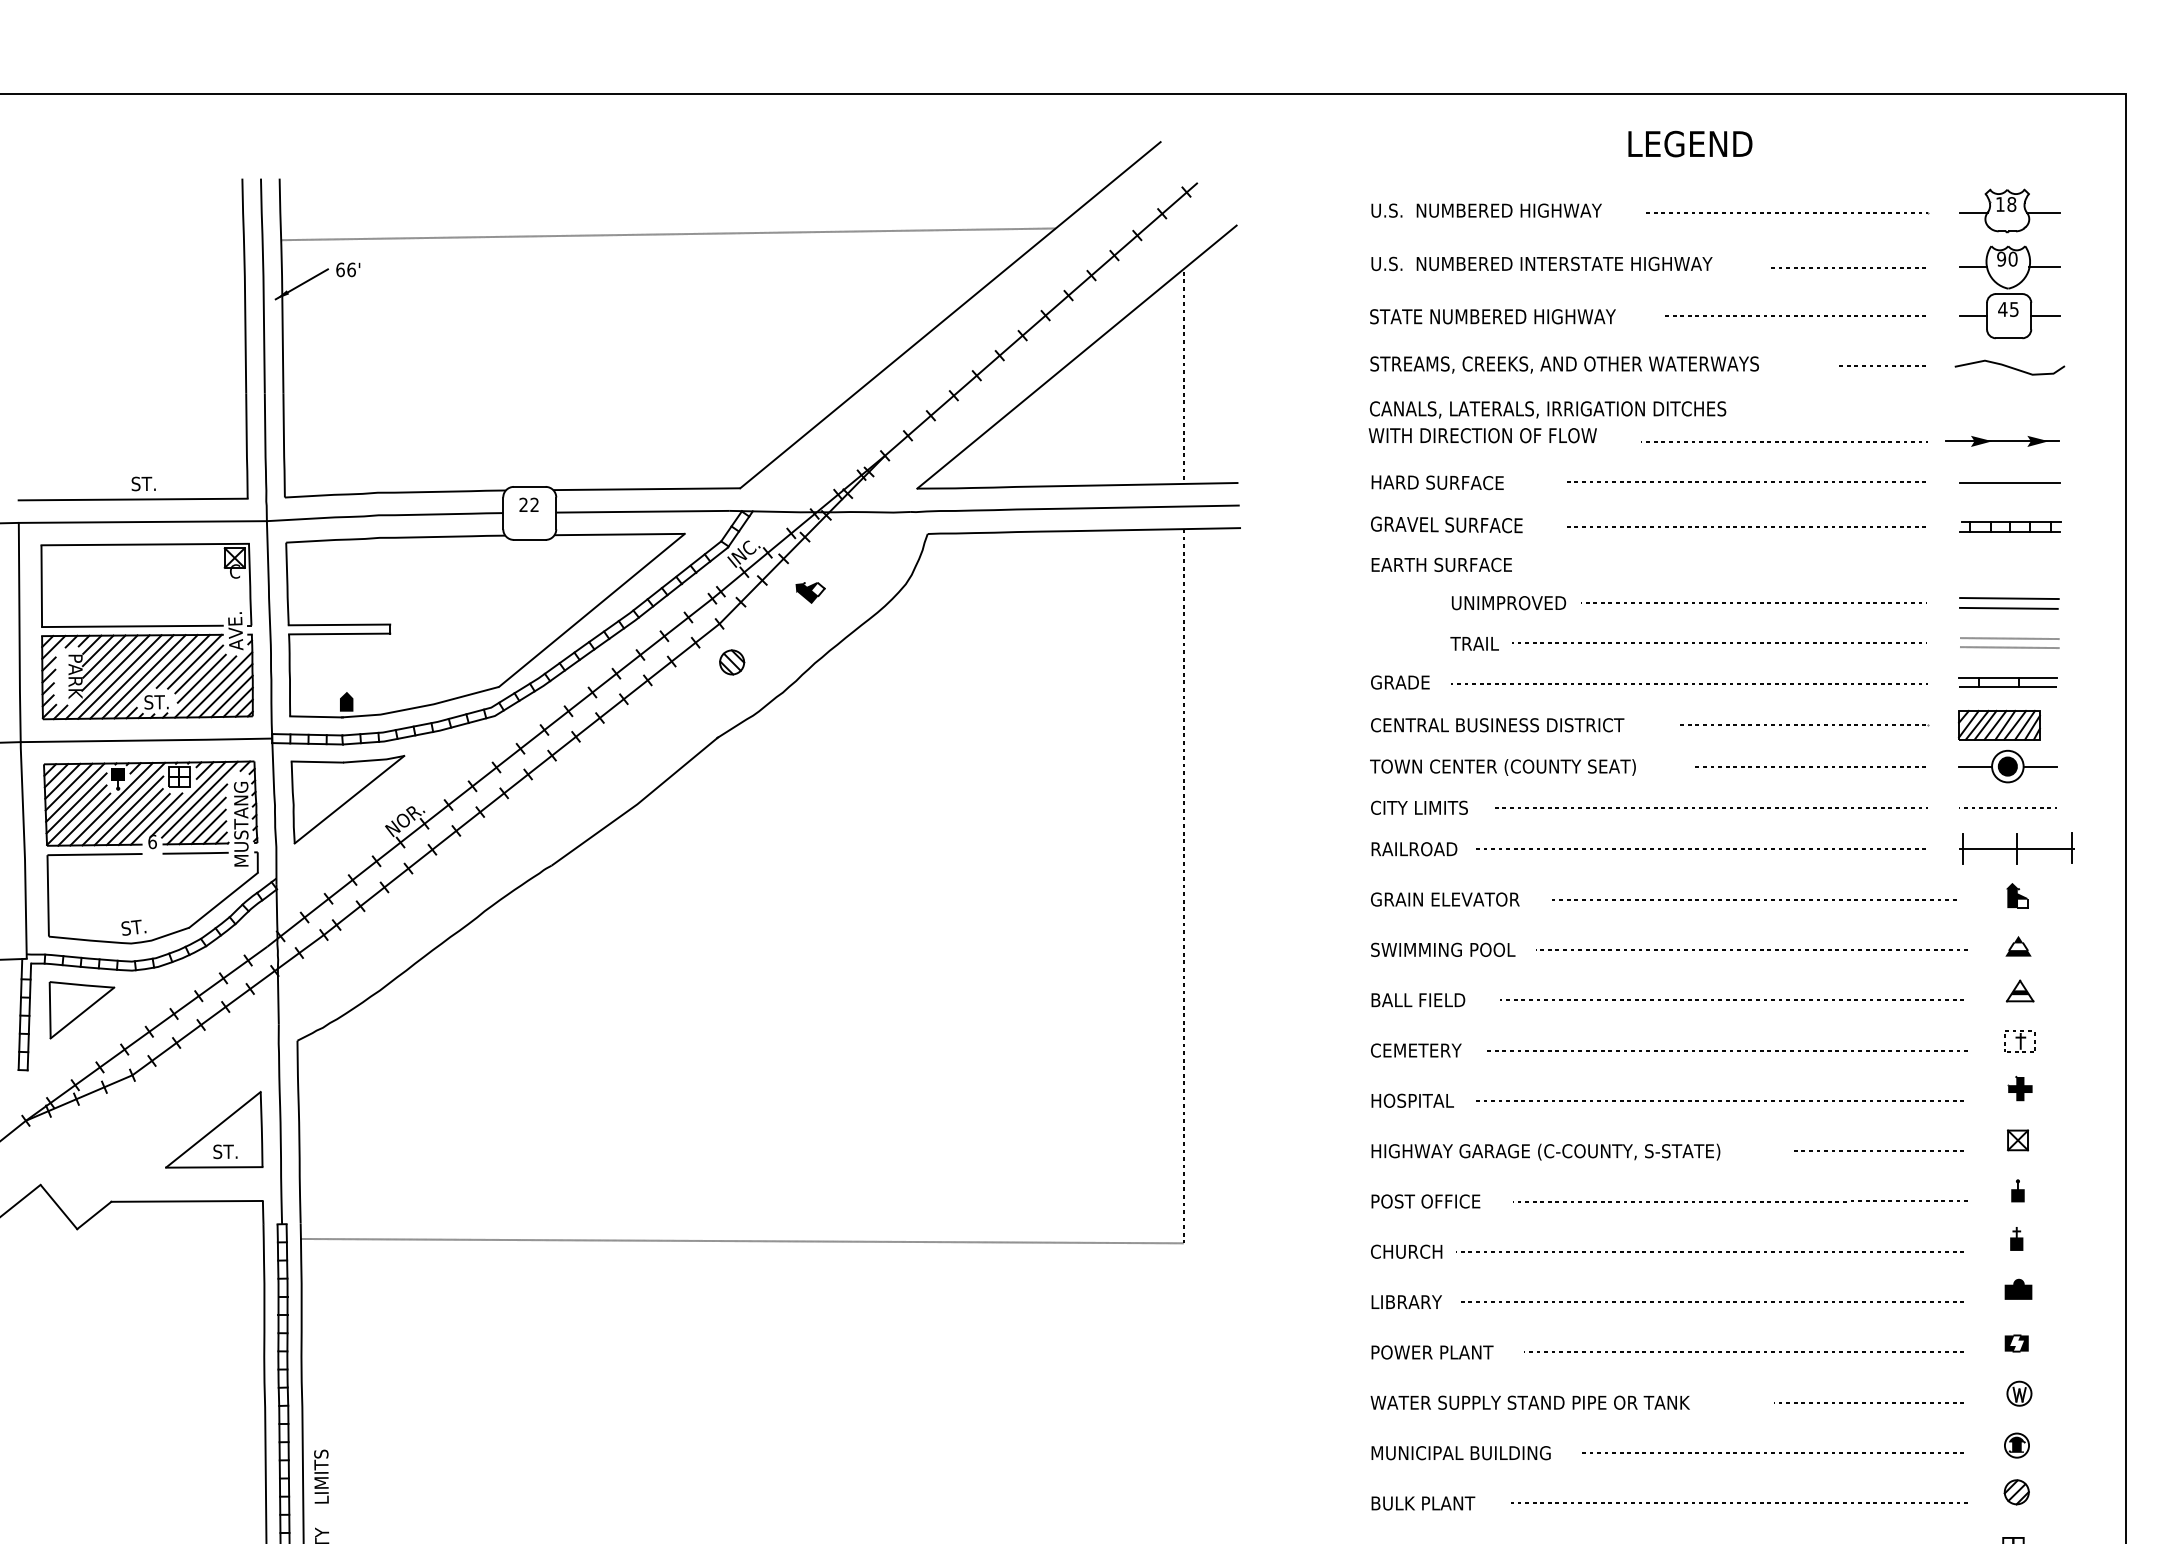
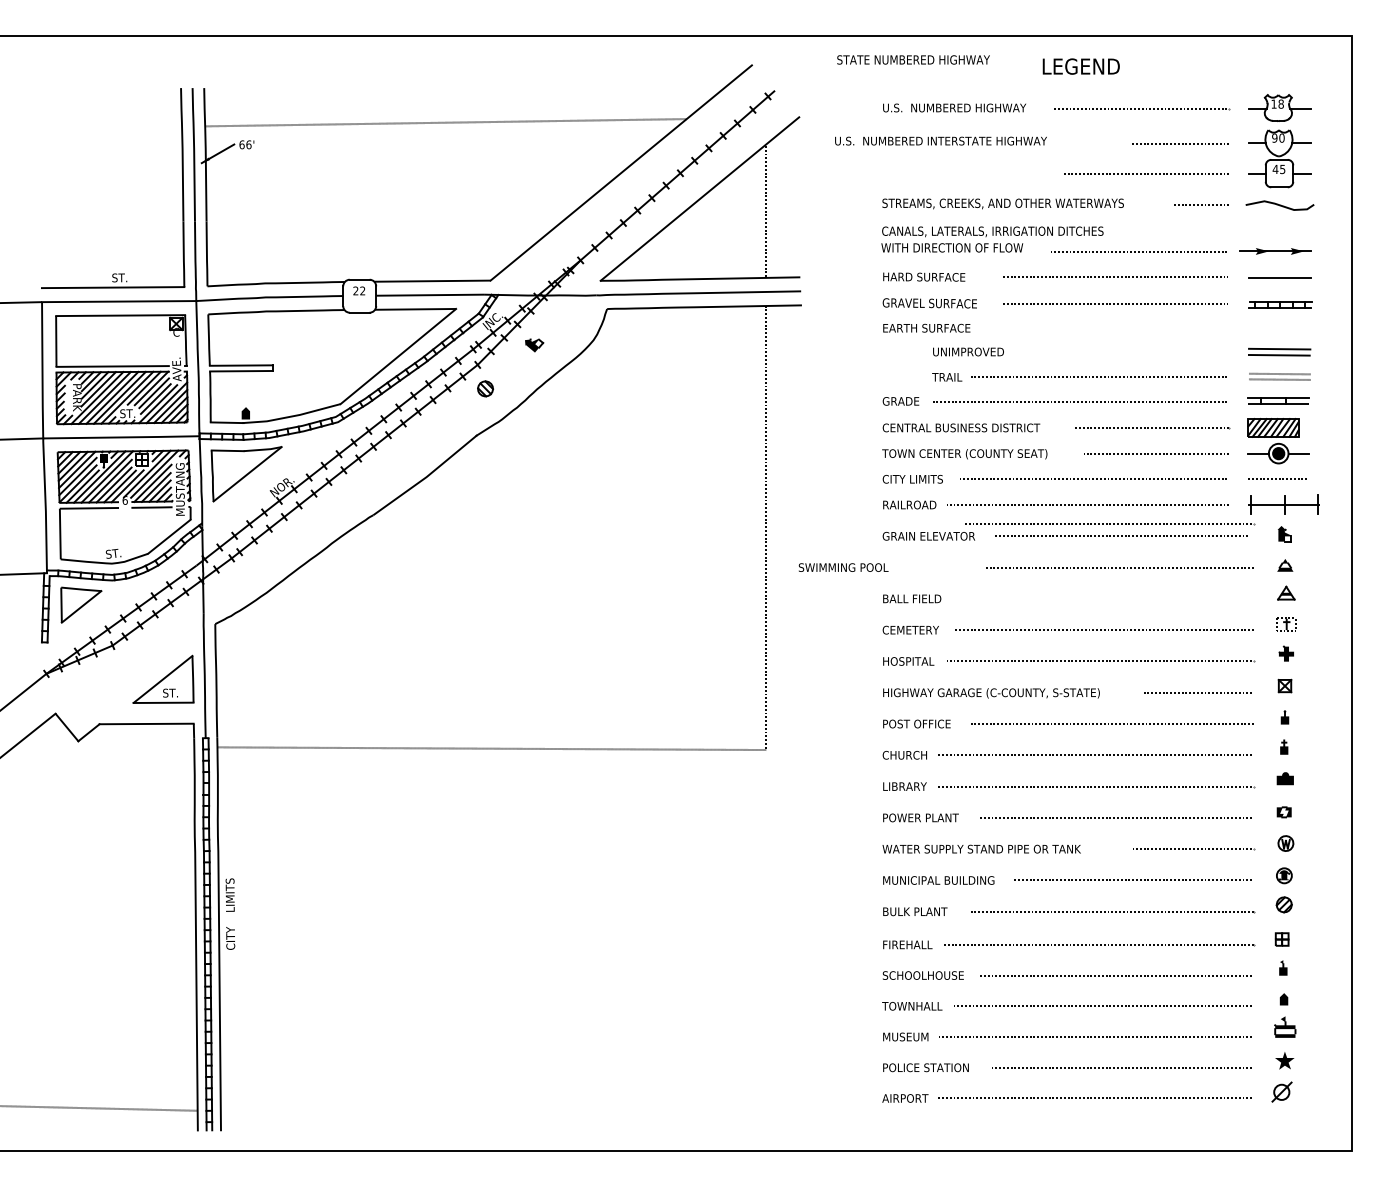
text: (1541, 262) -> (940, 140), moved
text: (1492, 316) -> (913, 59), moved
line: (1753, 602) -> (1120, 351), removed
text: (1442, 949) -> (843, 567), moved
line: (1737, 1001) -> (1110, 524), moved

